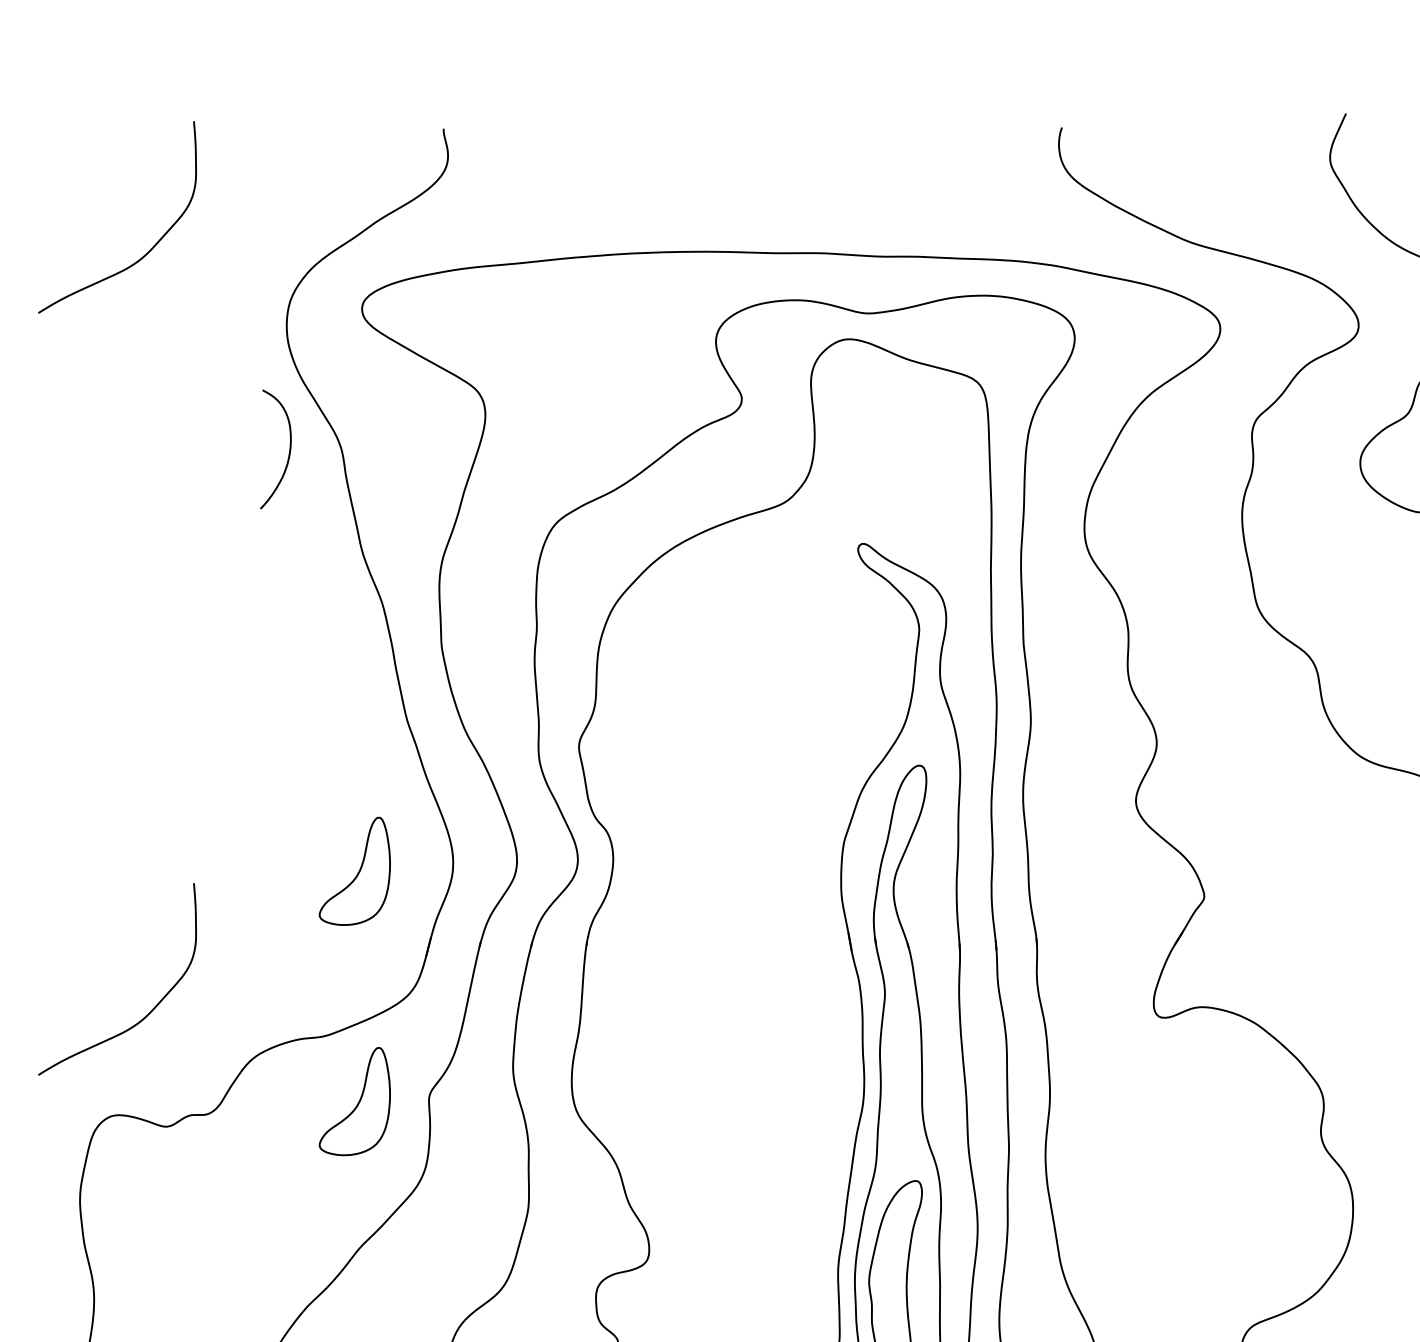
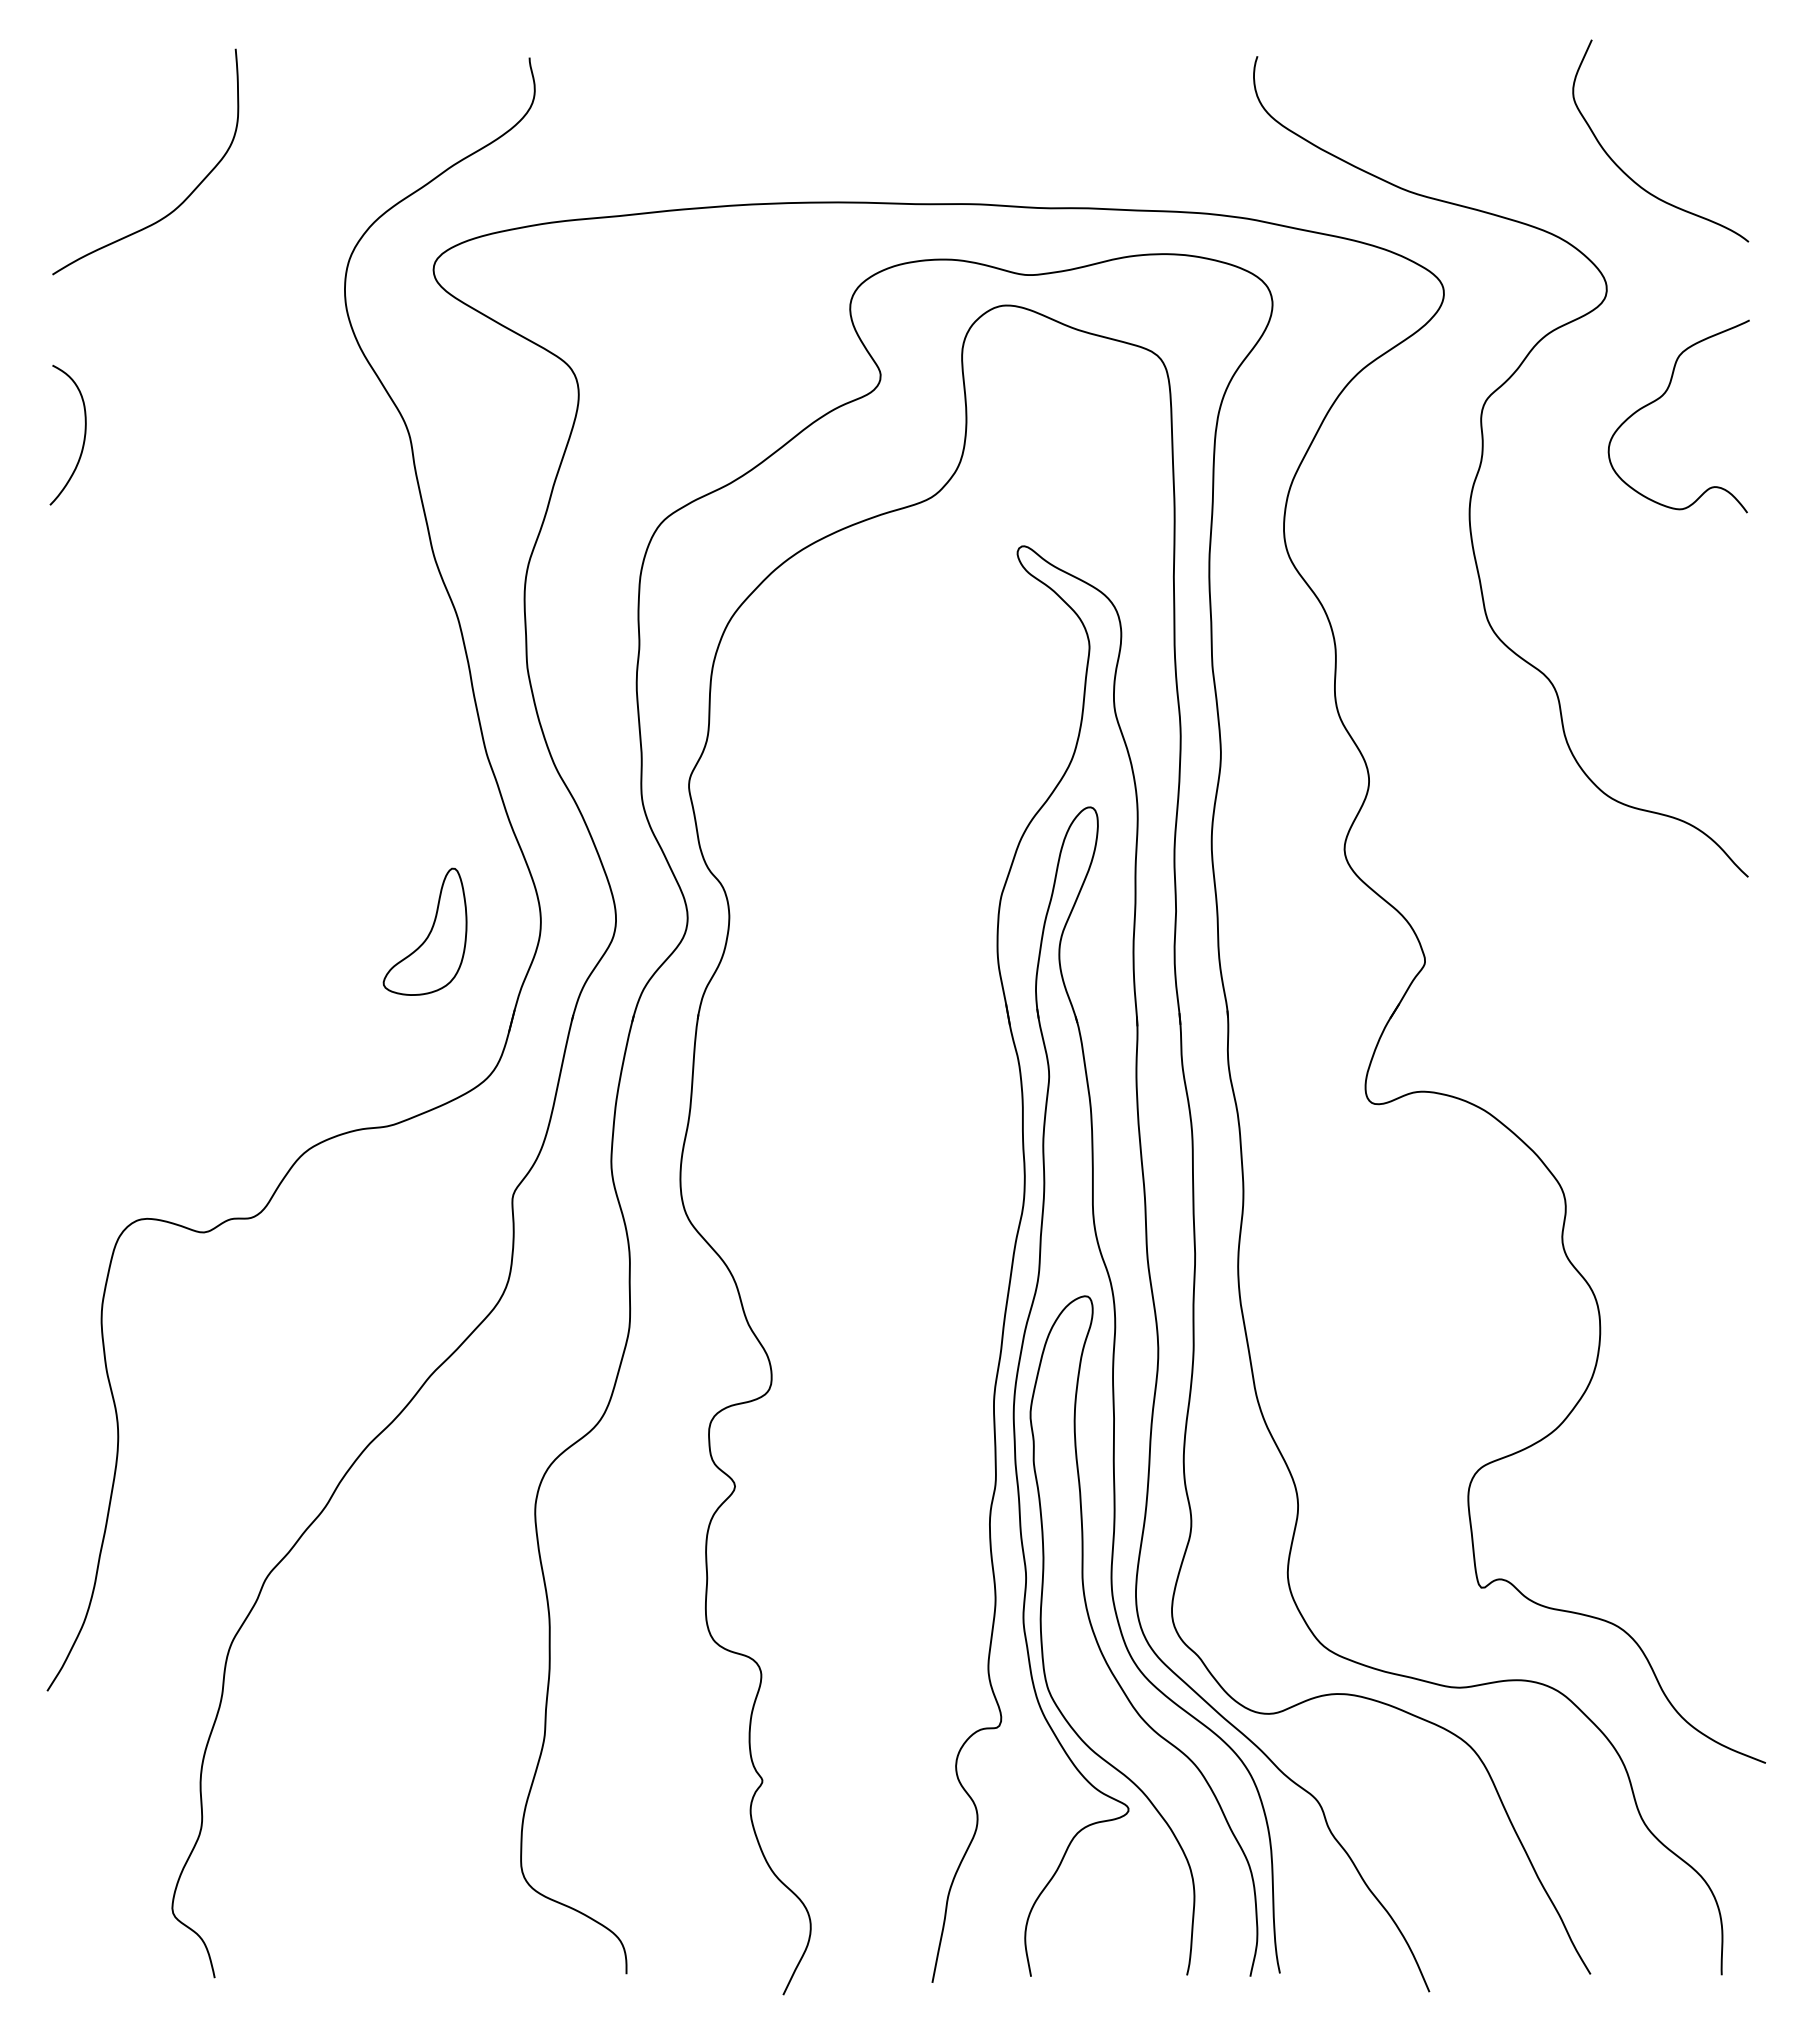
curve: (288, 452) -> (83, 438), moved
curve: (150, 1011) -> (184, 1096), removed
part: (354, 1101) -> (424, 1202), removed

